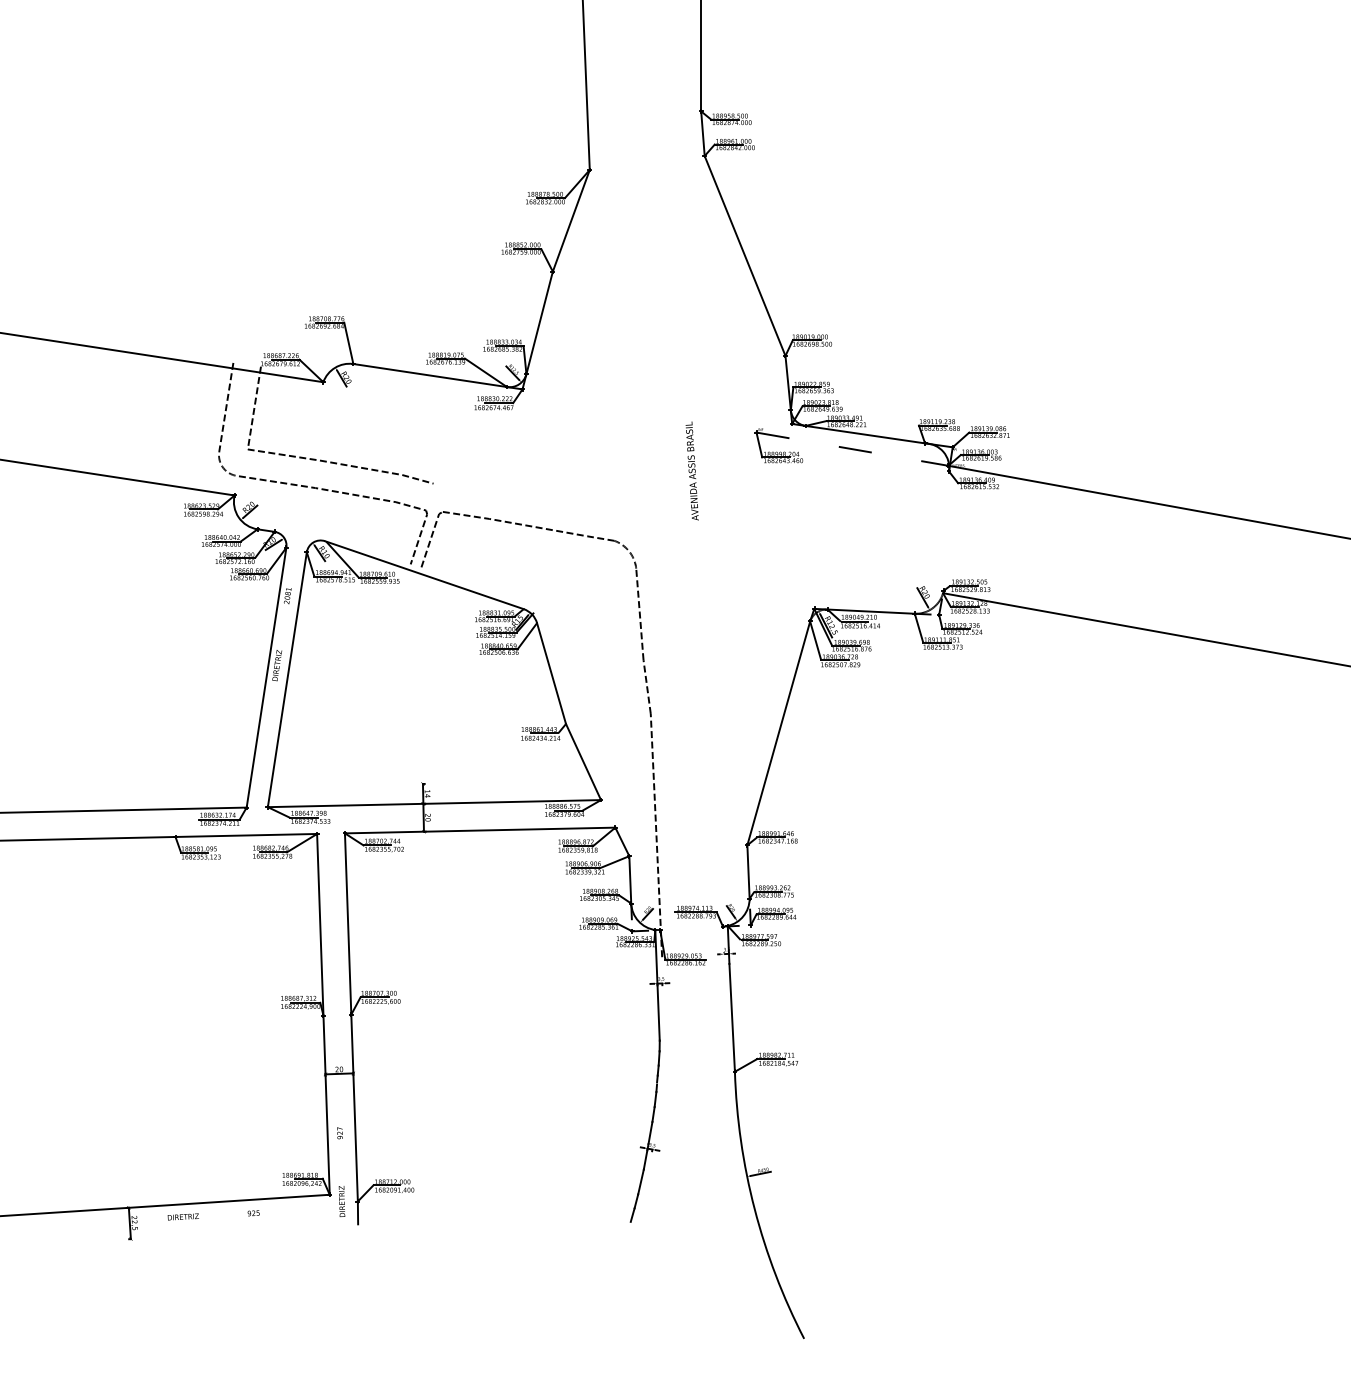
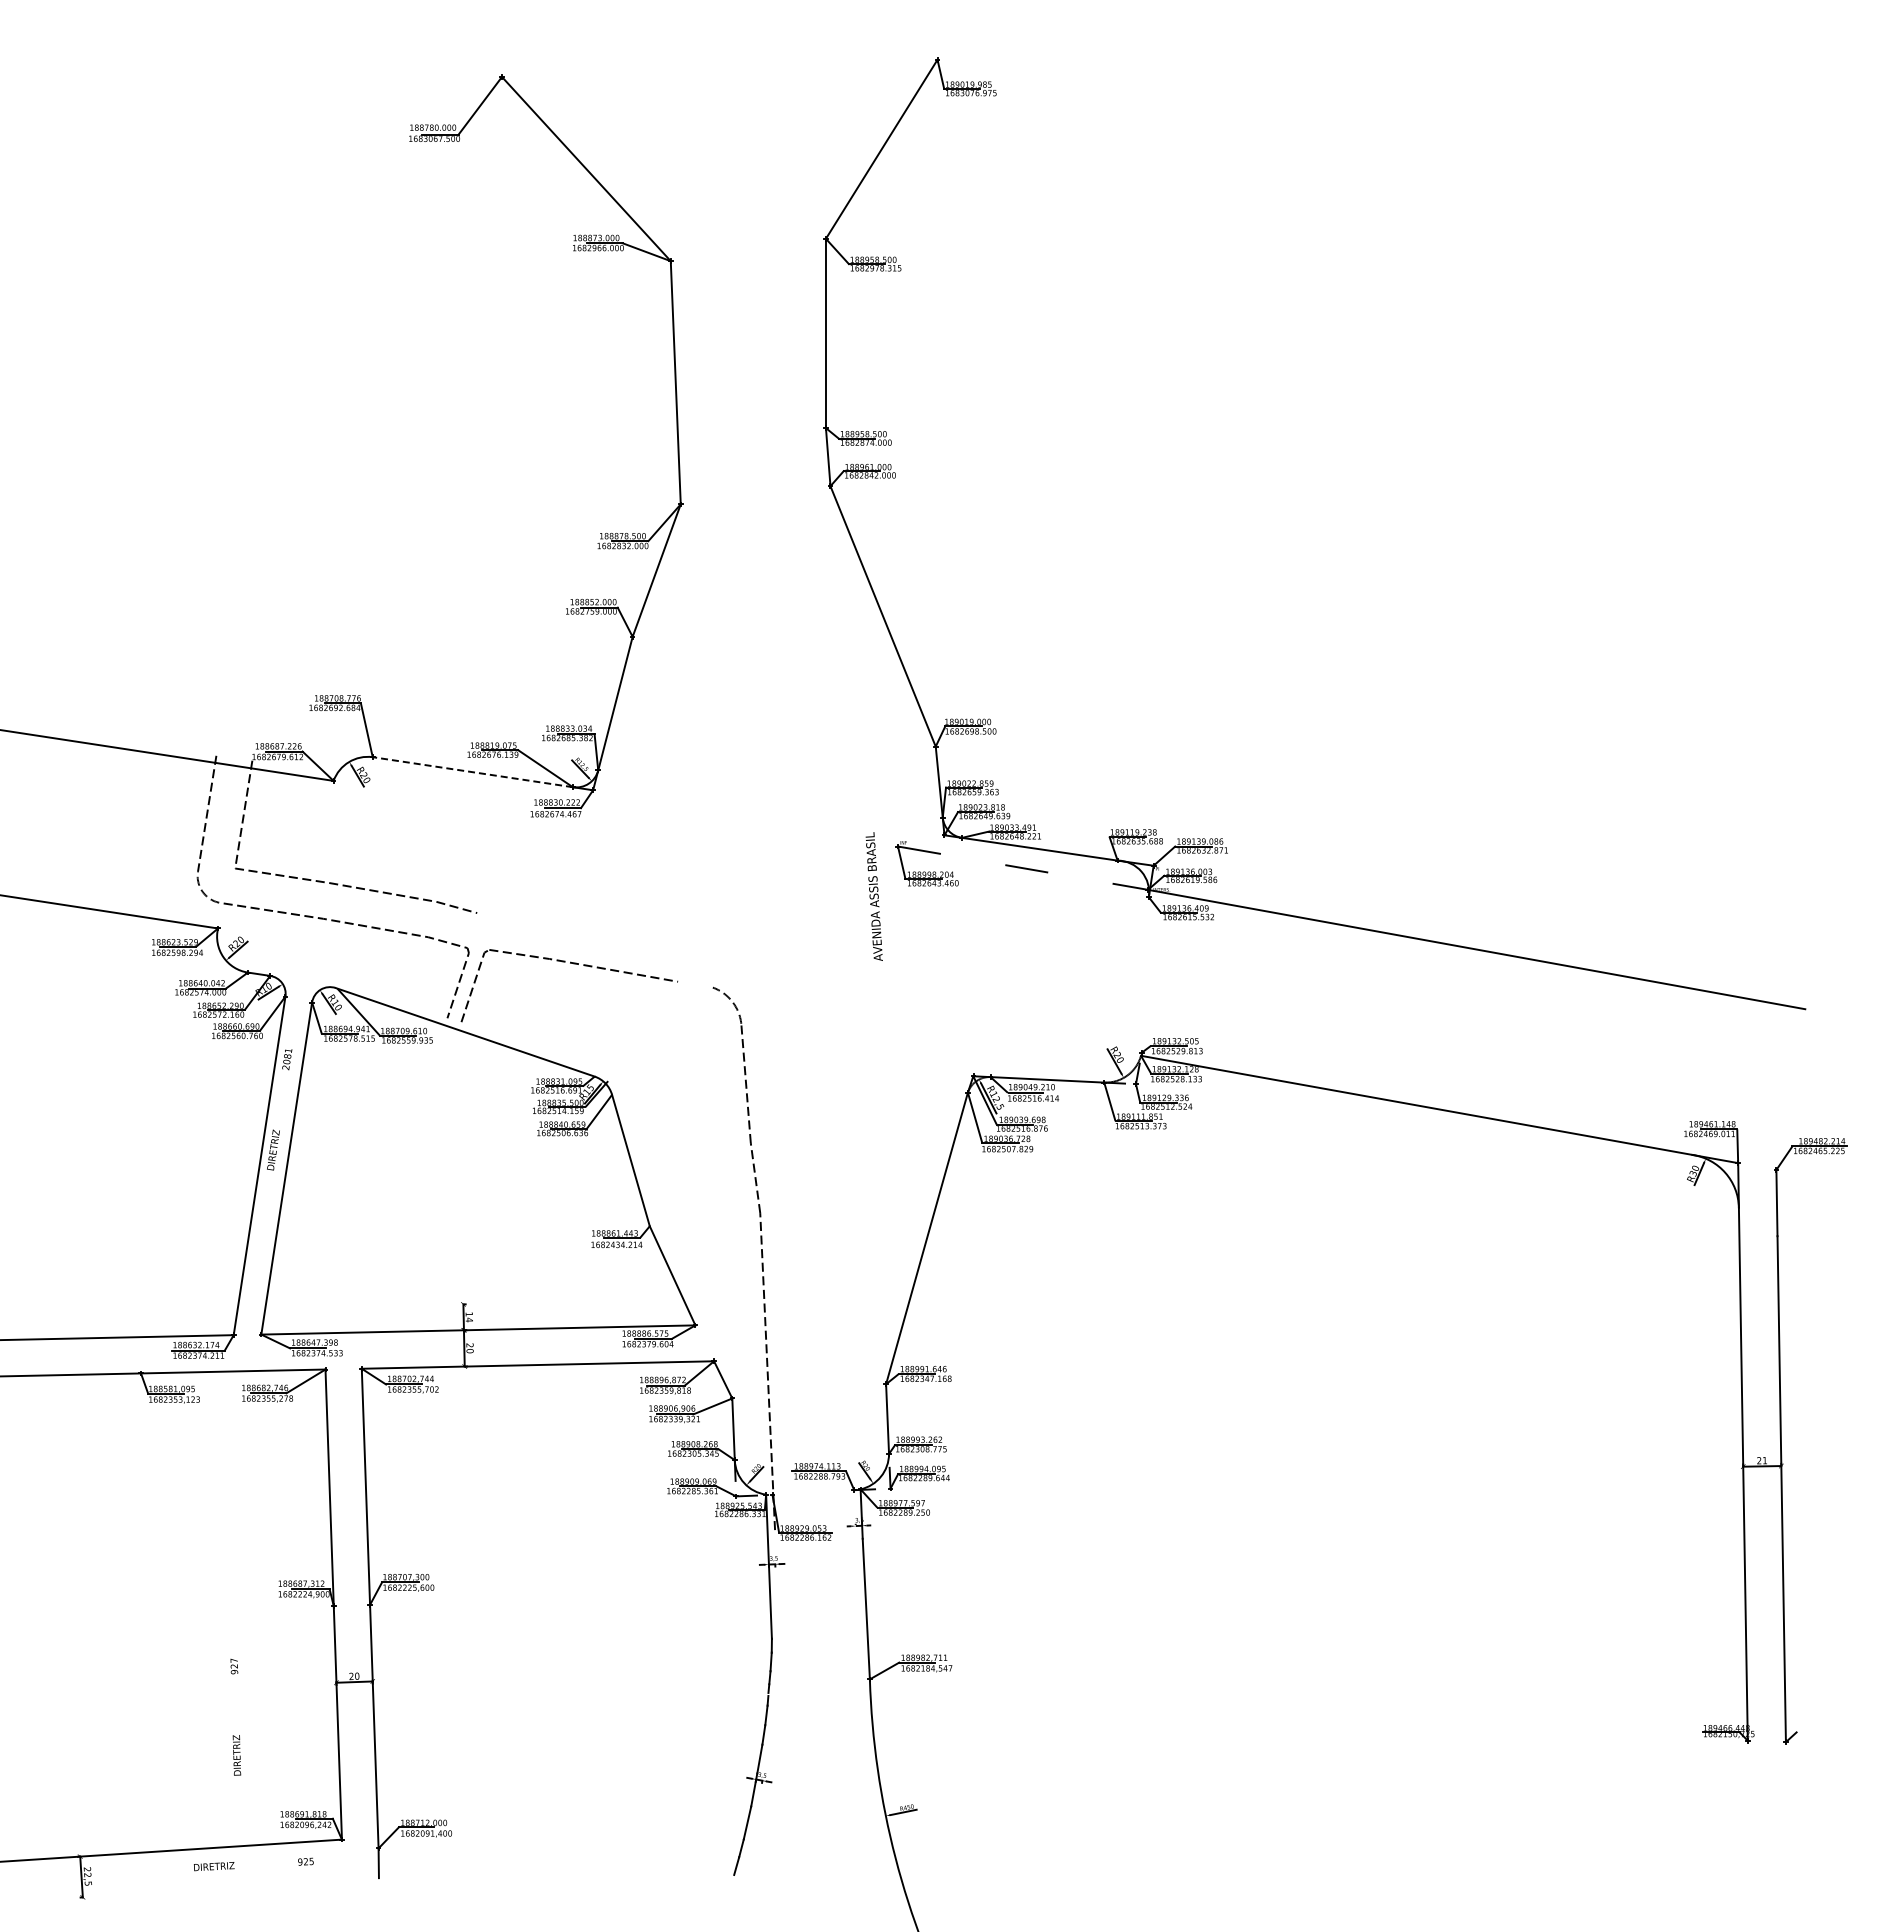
line: (429, 375) -> (472, 772), solid -> dashed
text: (691, 470) -> (873, 896), moved
line: (601, 538) -> (695, 984), removed
text: (340, 1171) -> (235, 1716), moved
text: (213, 1215) -> (253, 1864), moved

